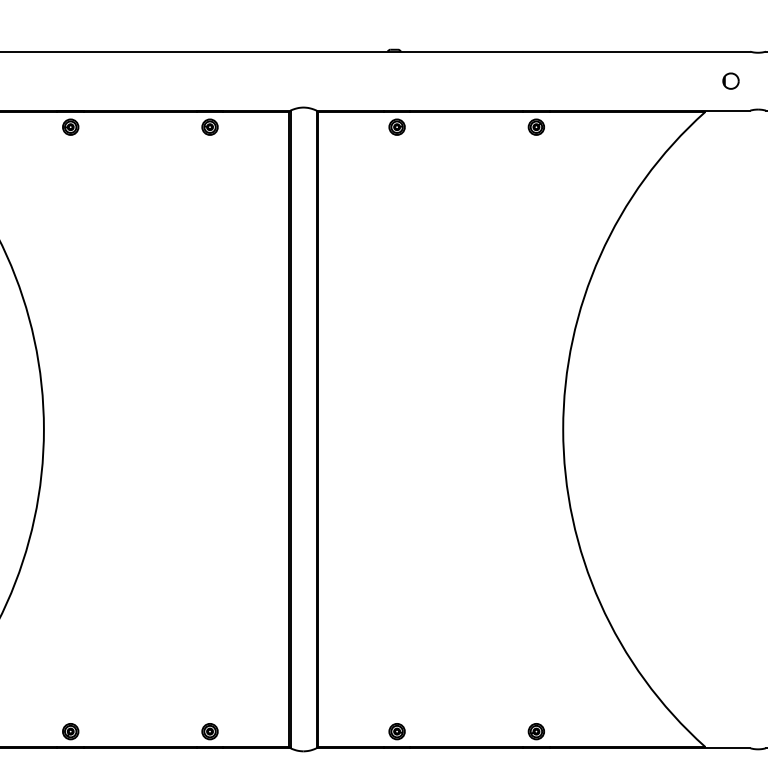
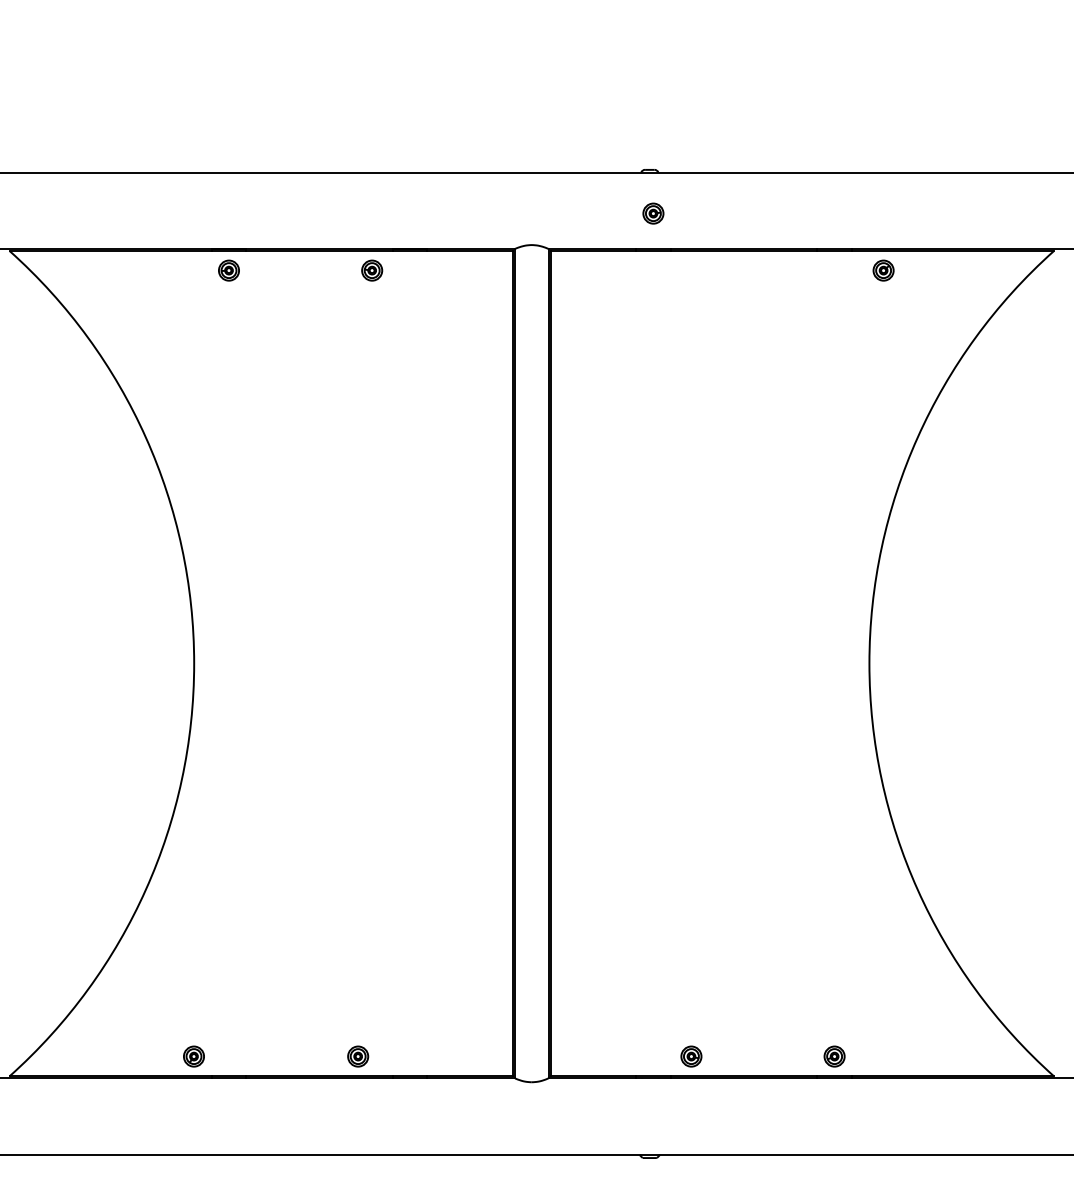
part: (210, 127) -> (372, 270), moved
part: (397, 127) -> (653, 213), moved
part: (536, 127) -> (883, 270), moved
part: (70, 731) -> (193, 1056), moved
part: (210, 731) -> (358, 1056), moved
part: (397, 731) -> (691, 1056), moved

